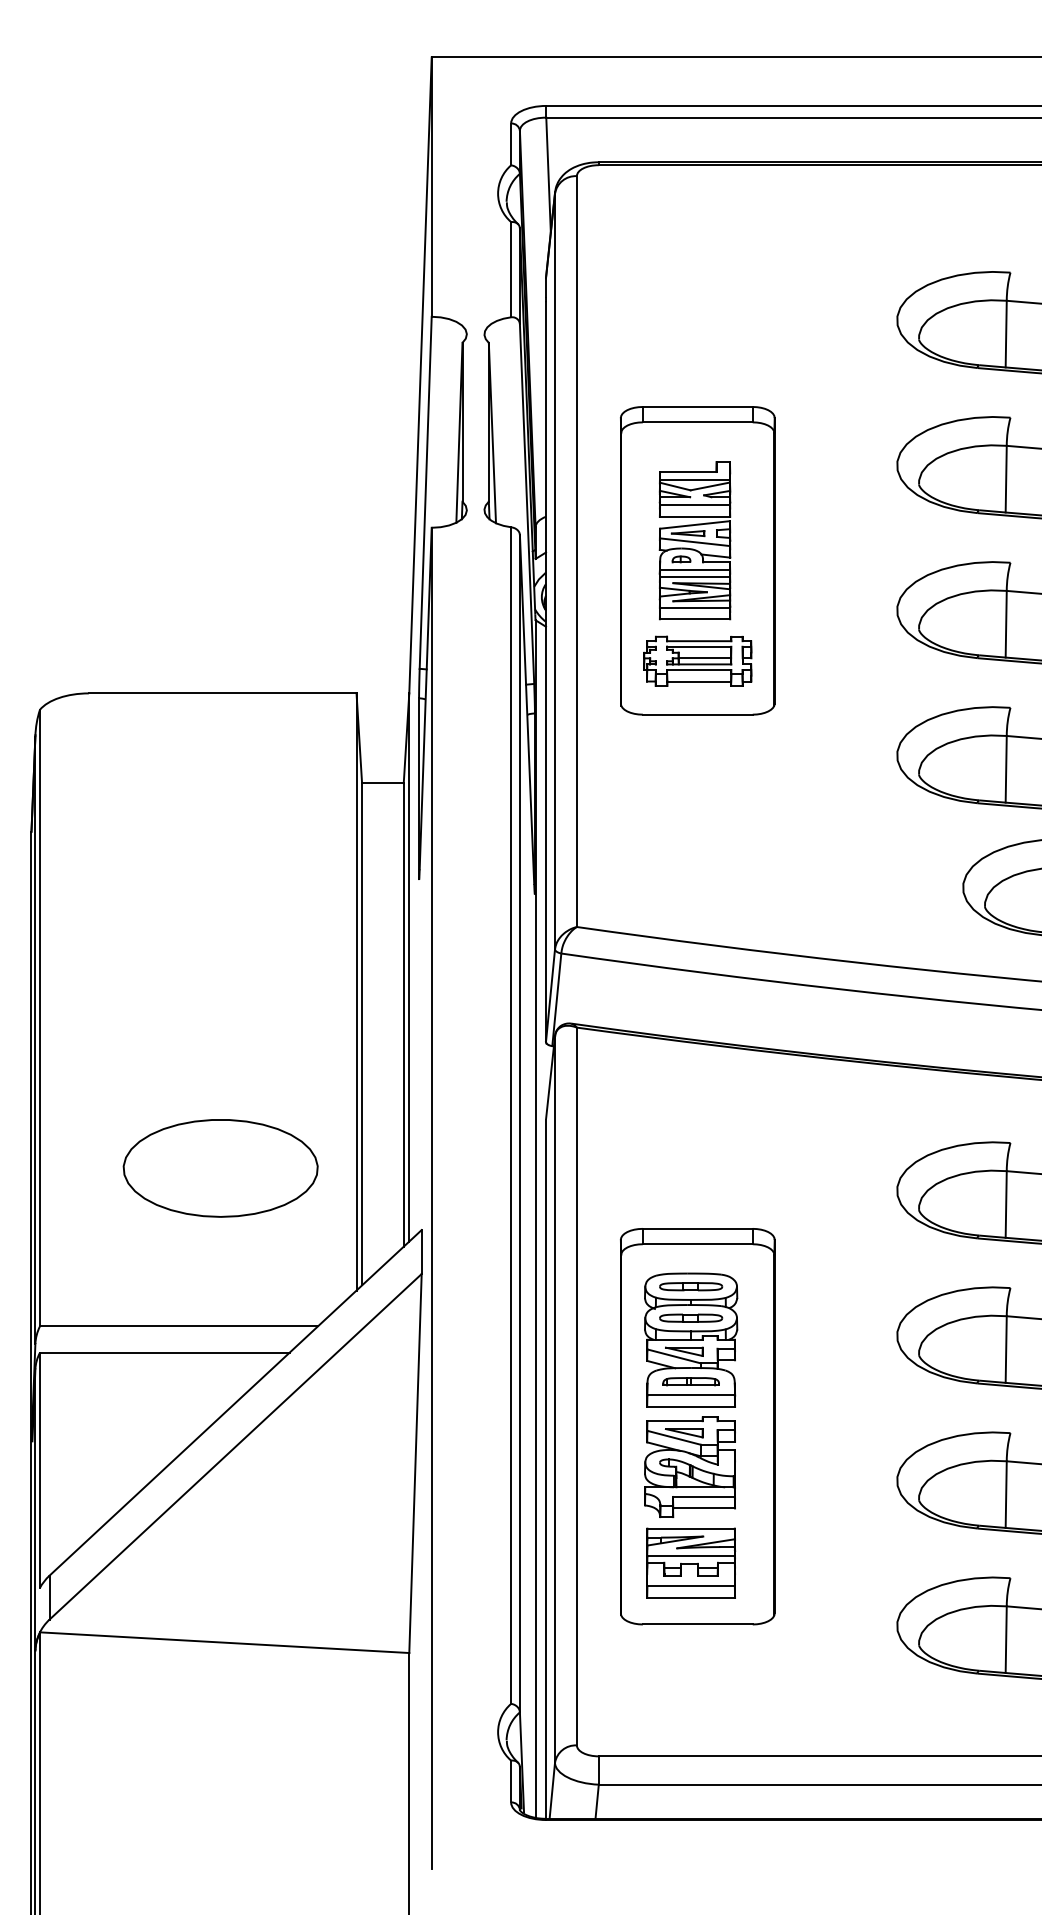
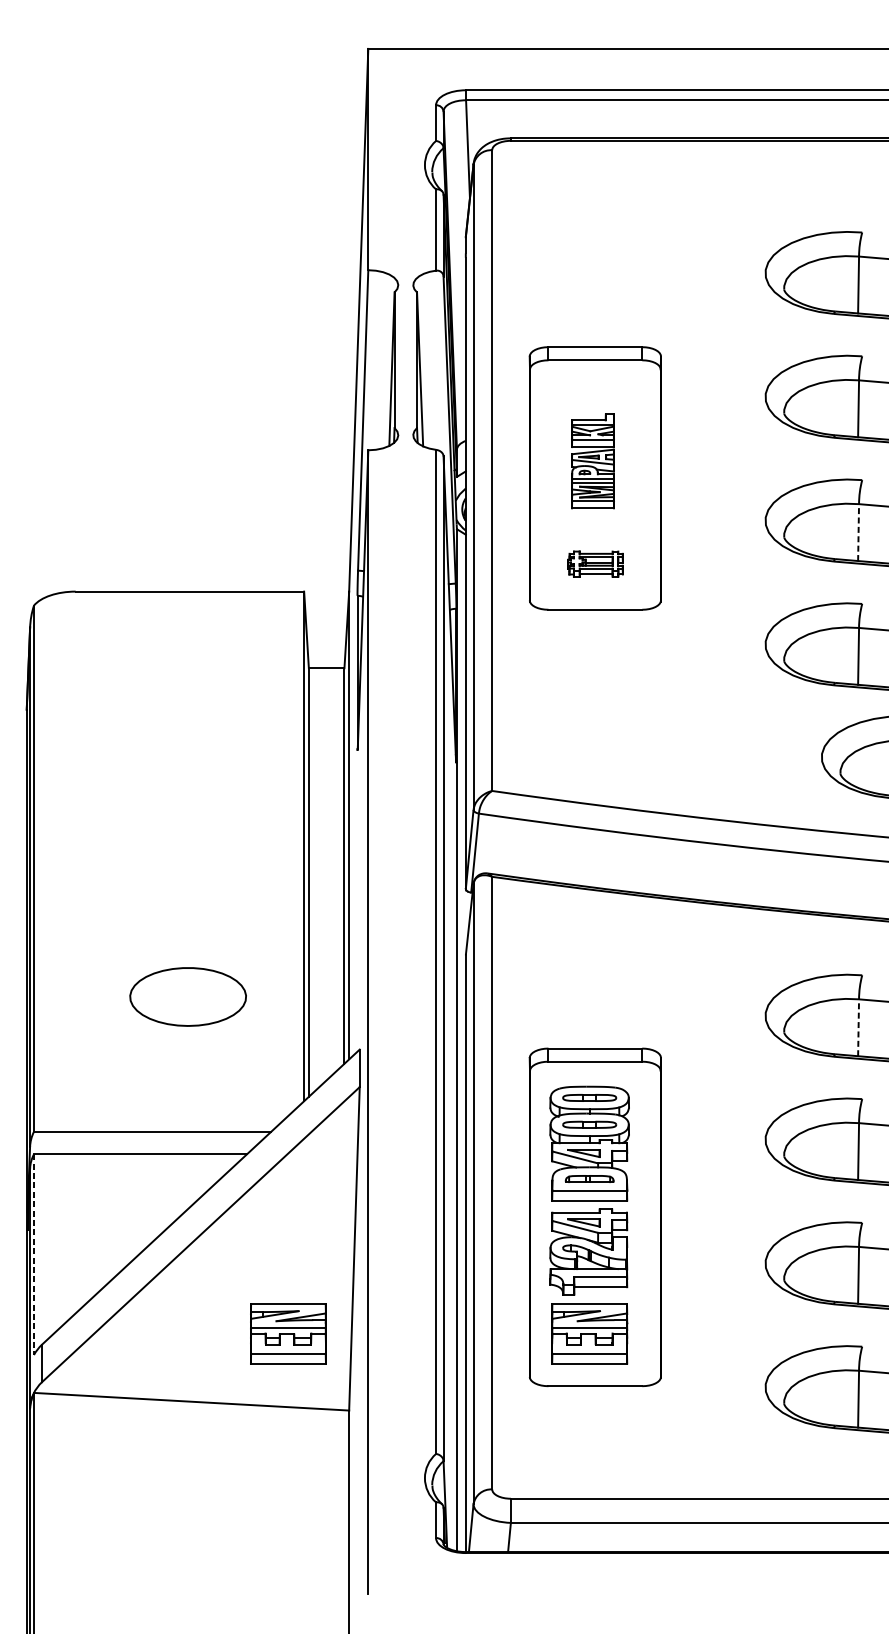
part: (694, 540) -> (592, 461), size x0.7
line: (1006, 623) -> (858, 531), solid -> dashed
part: (697, 660) -> (595, 563), size x0.6
part: (220, 1168) -> (188, 997), size x0.7
line: (1006, 1203) -> (858, 1026), solid -> dashed
line: (39, 1470) -> (33, 1254), solid -> dashed
part: (338, 1562) -> (288, 1333), added

